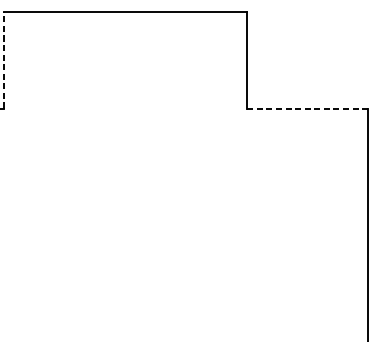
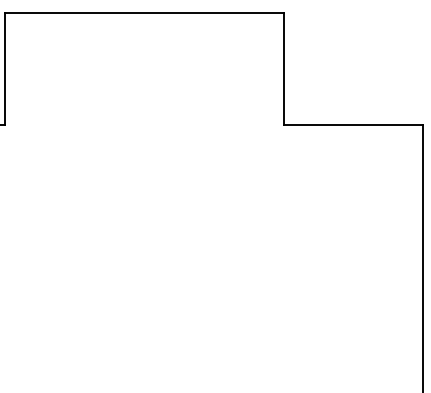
line: (4, 60) -> (5, 69), dashed -> solid
line: (307, 108) -> (353, 124), dashed -> solid

